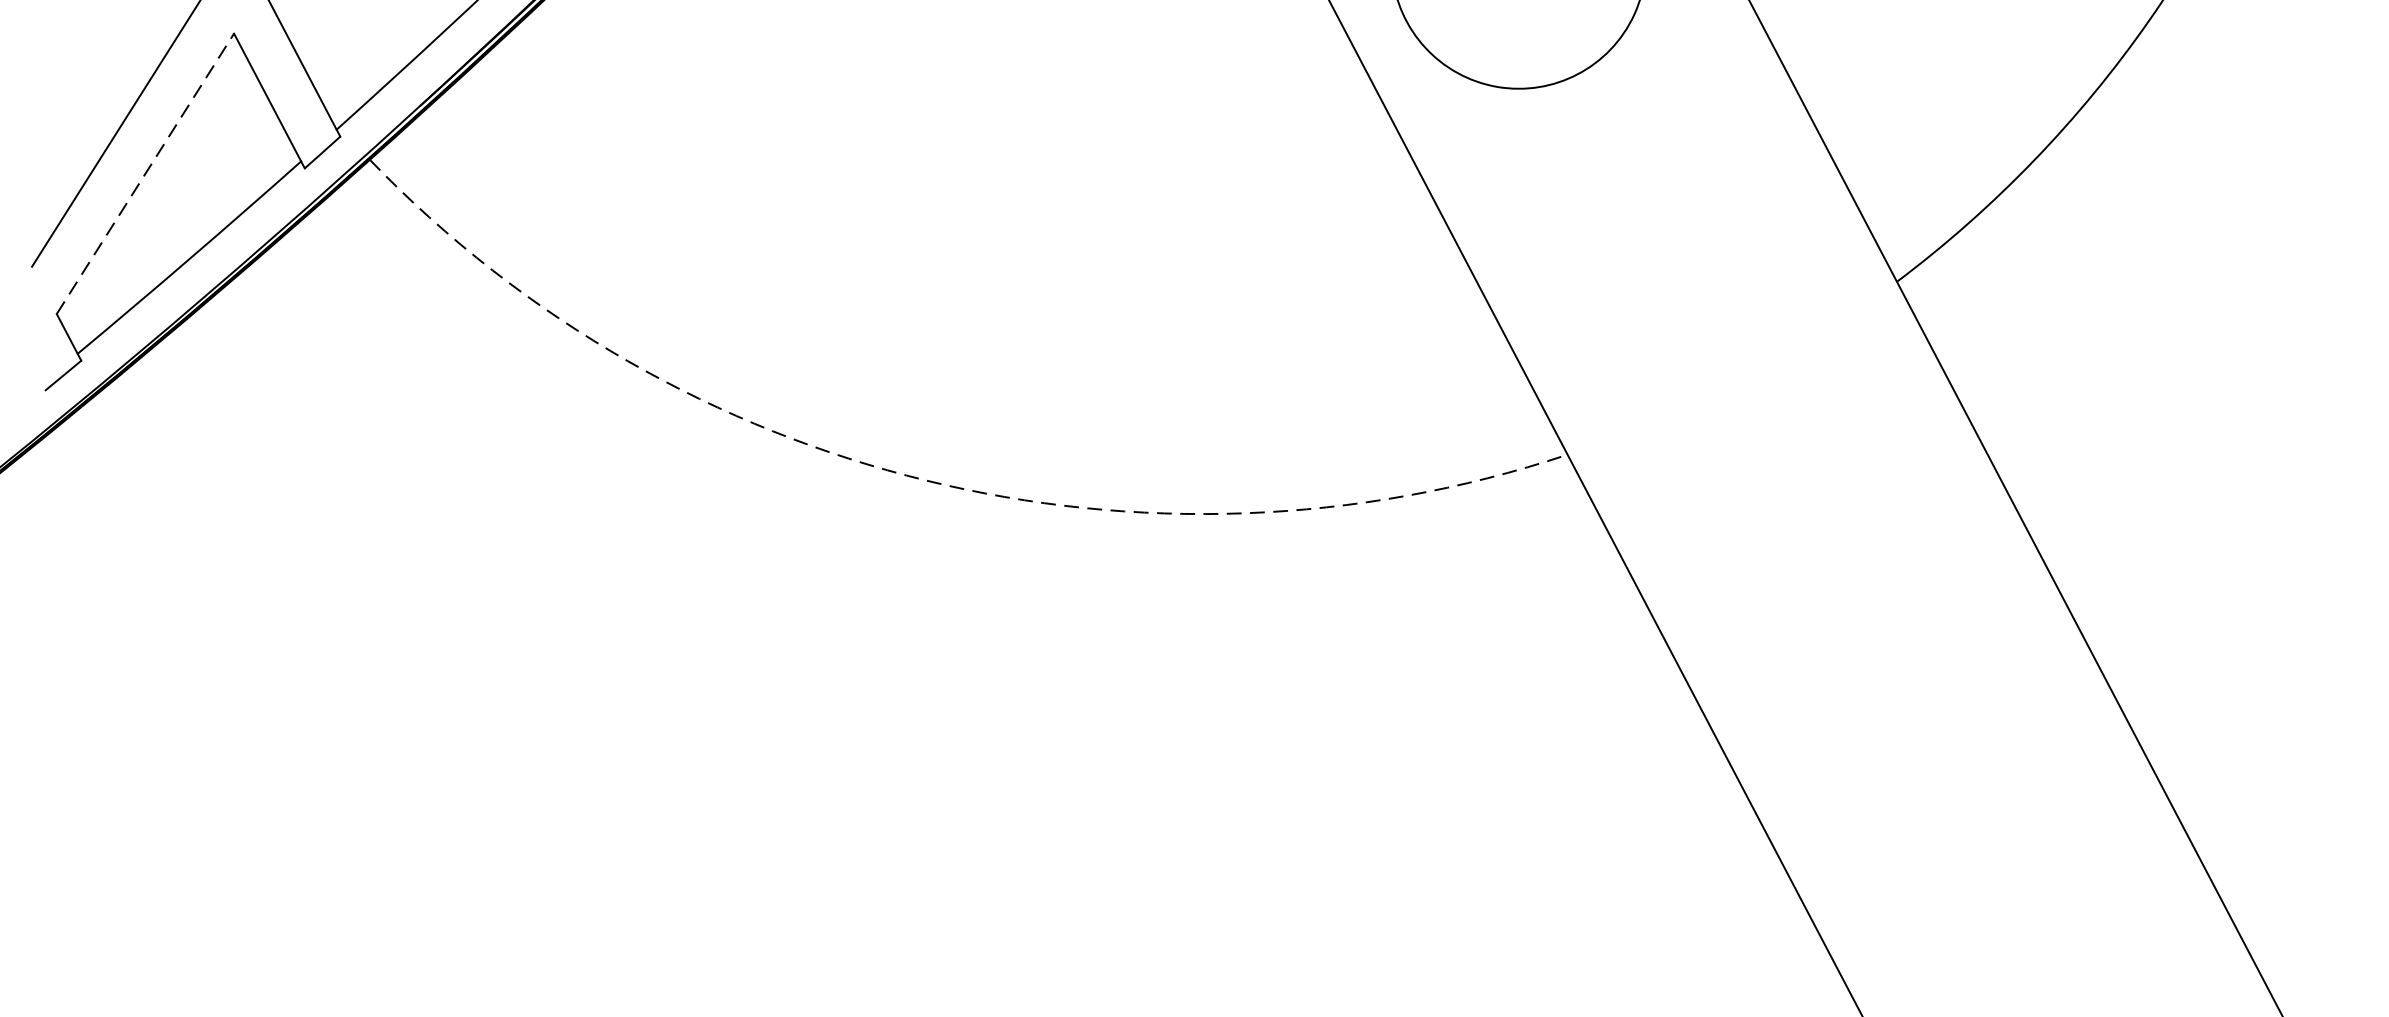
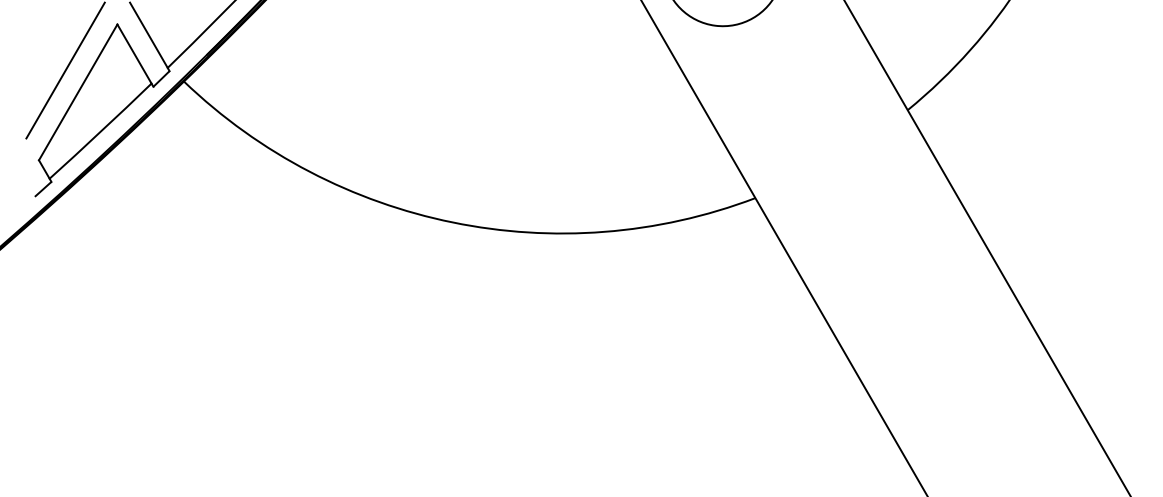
line: (146, 171) -> (78, 91), dashed -> solid
arc: (925, 480) -> (452, 222), dashed -> solid

